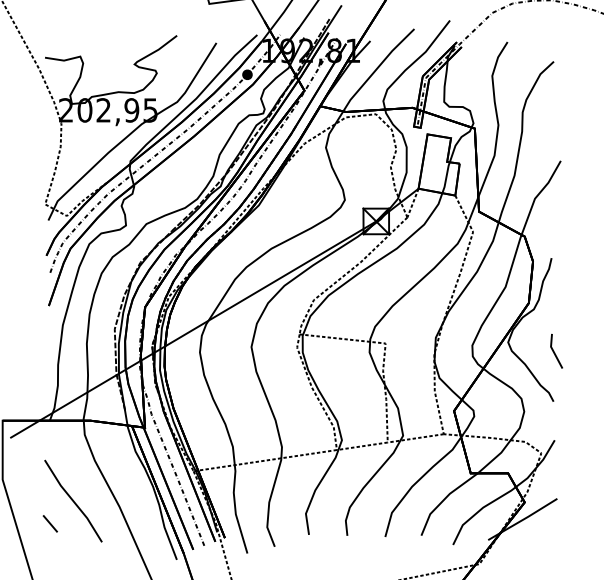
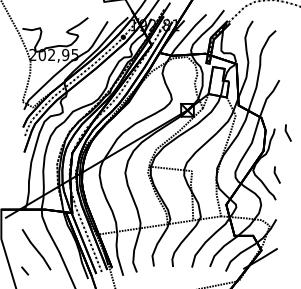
line: (576, 265) -> (287, 132), added
line: (51, 522) -> (25, 270), moved

